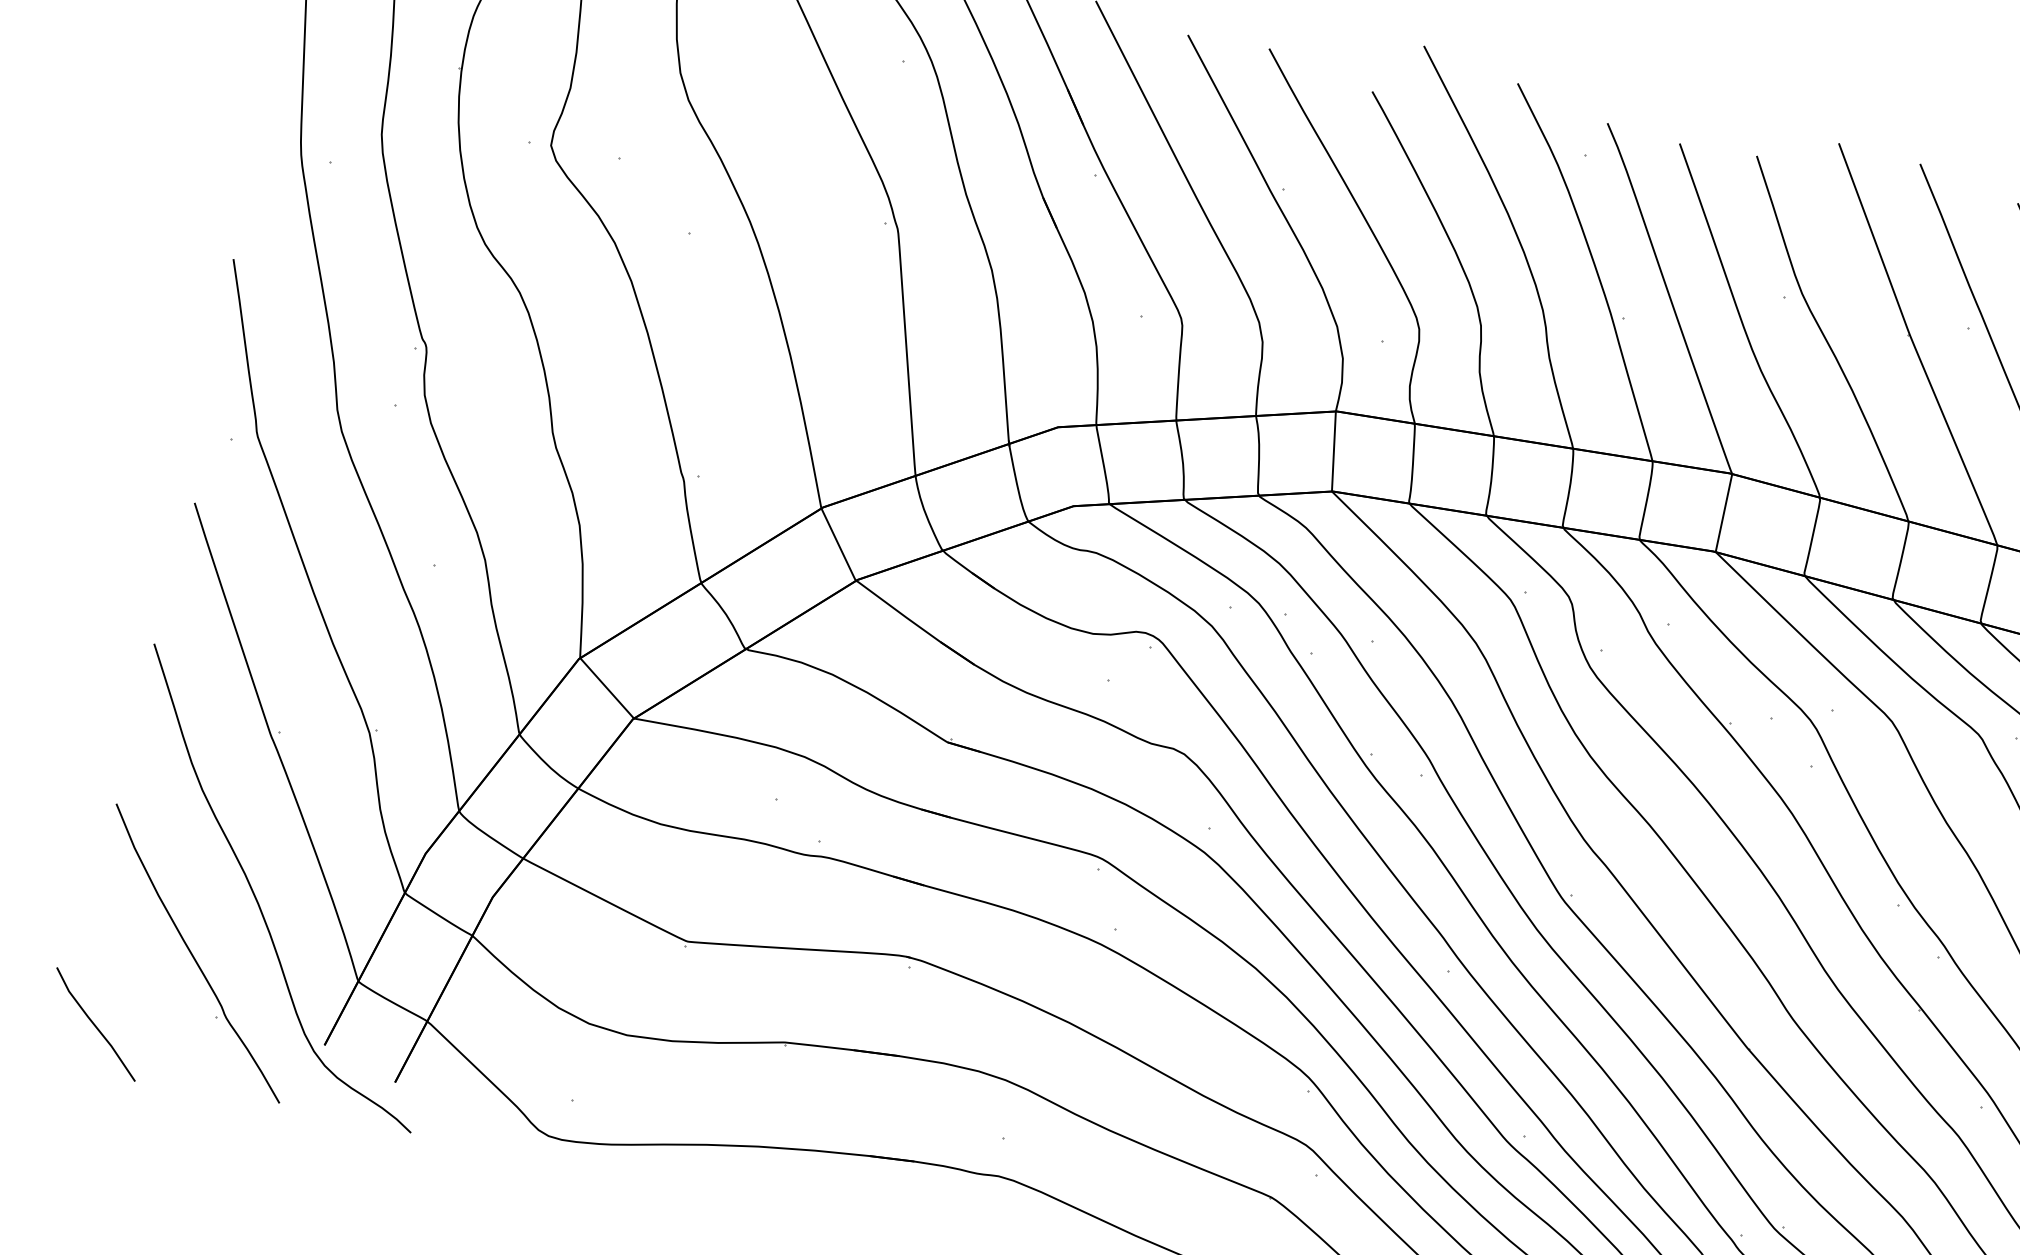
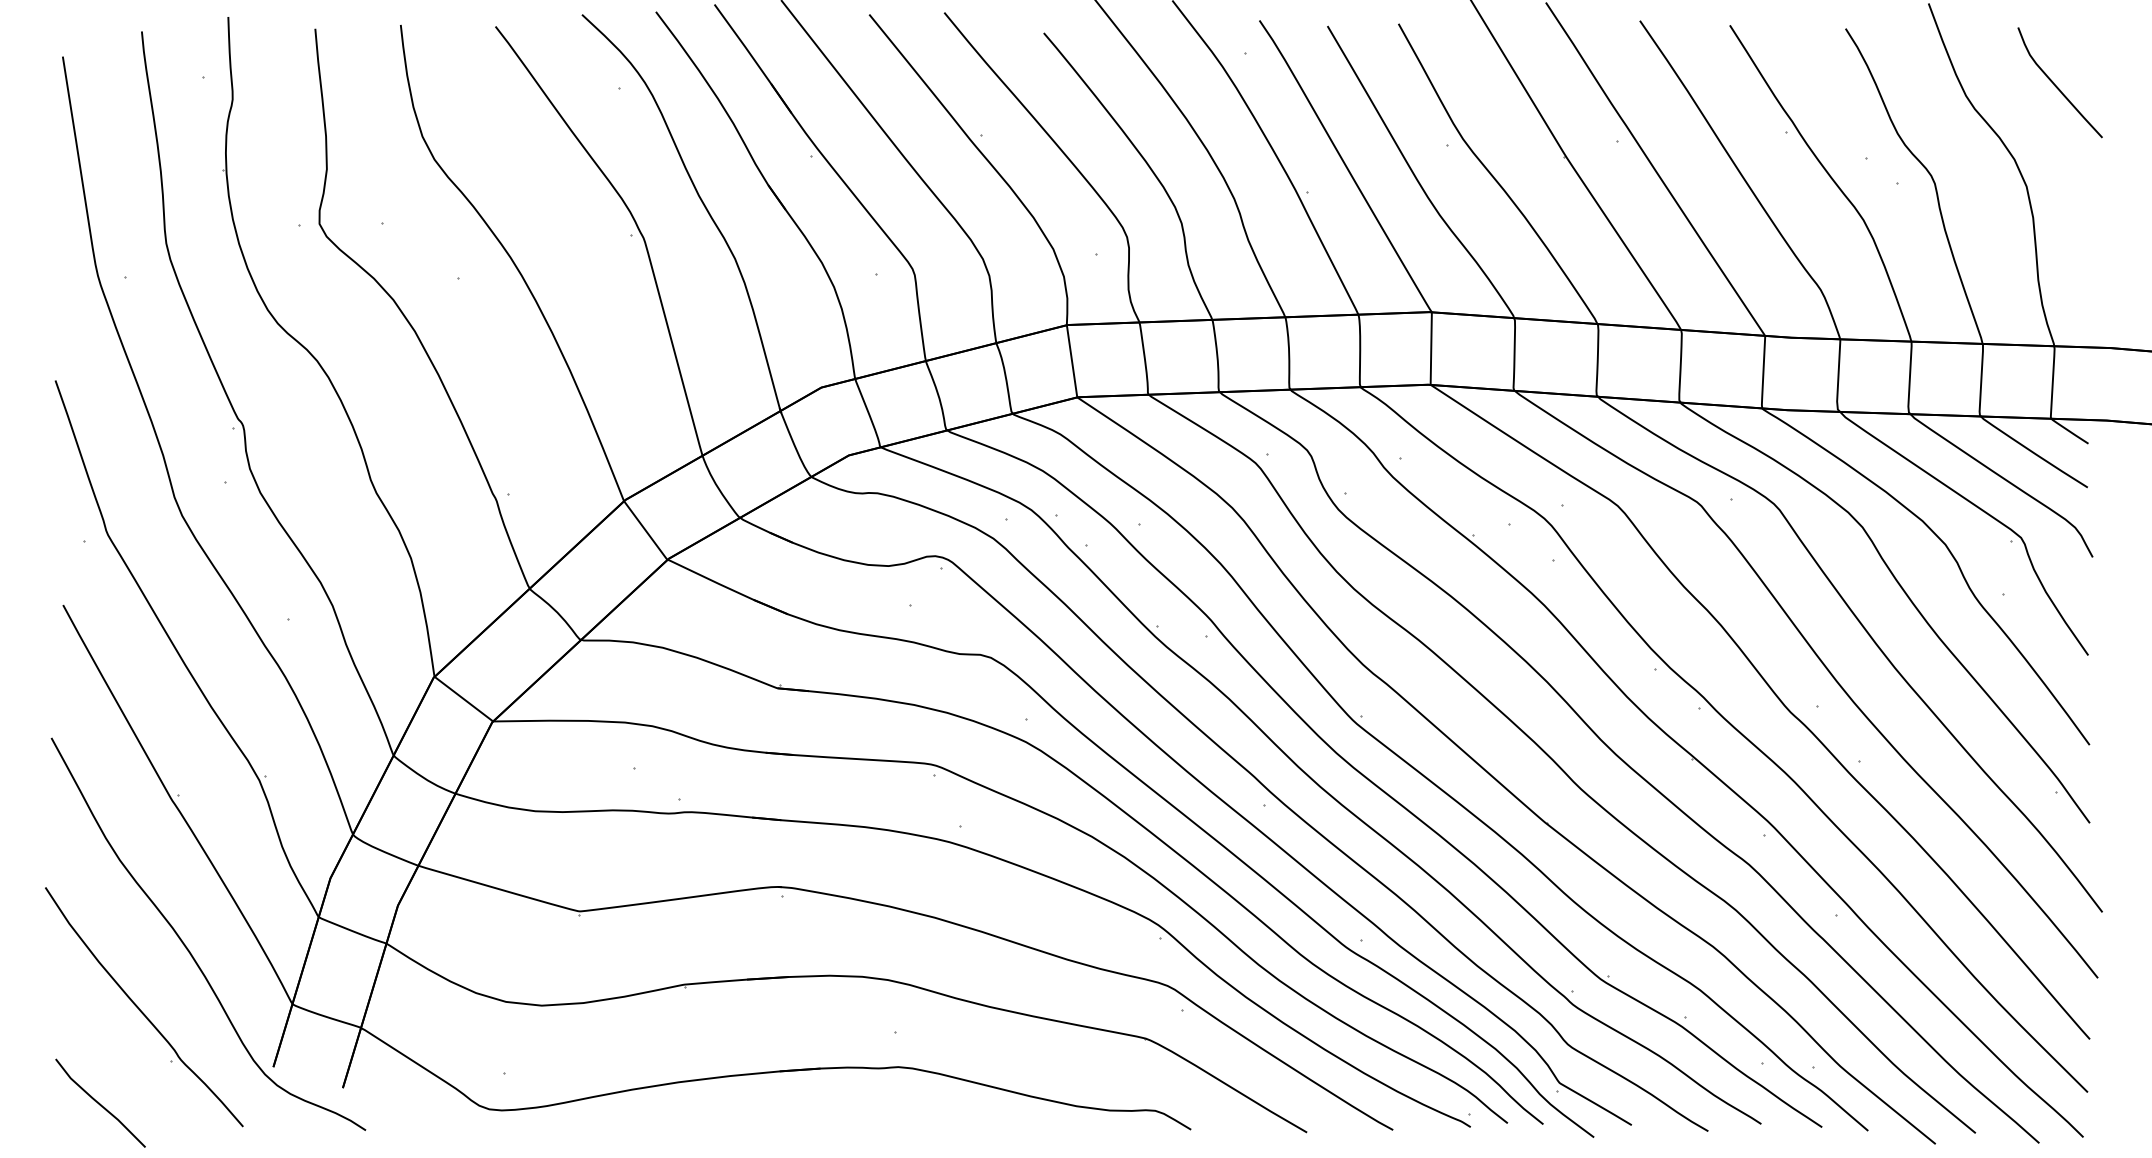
line: (94, 1023) -> (99, 1102), moved

